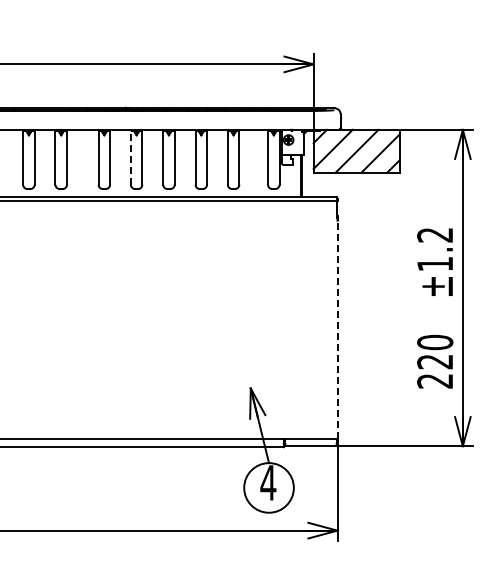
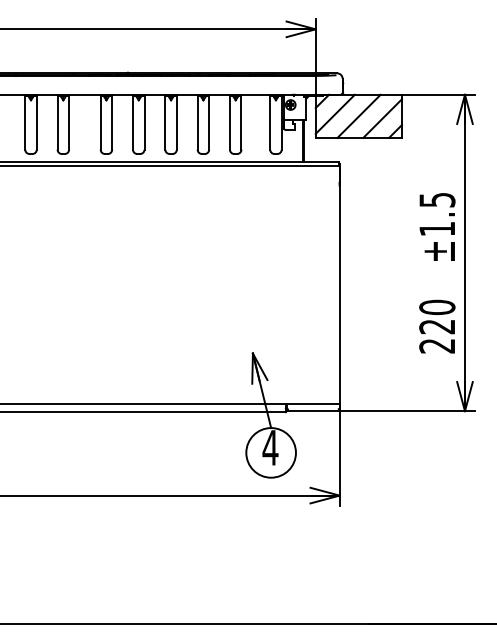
line: (131, 156) -> (133, 121), dashed -> solid
text: (435, 235) -> (437, 200), ±1.2 -> ±1.5
line: (337, 329) -> (339, 294), dashed -> solid

